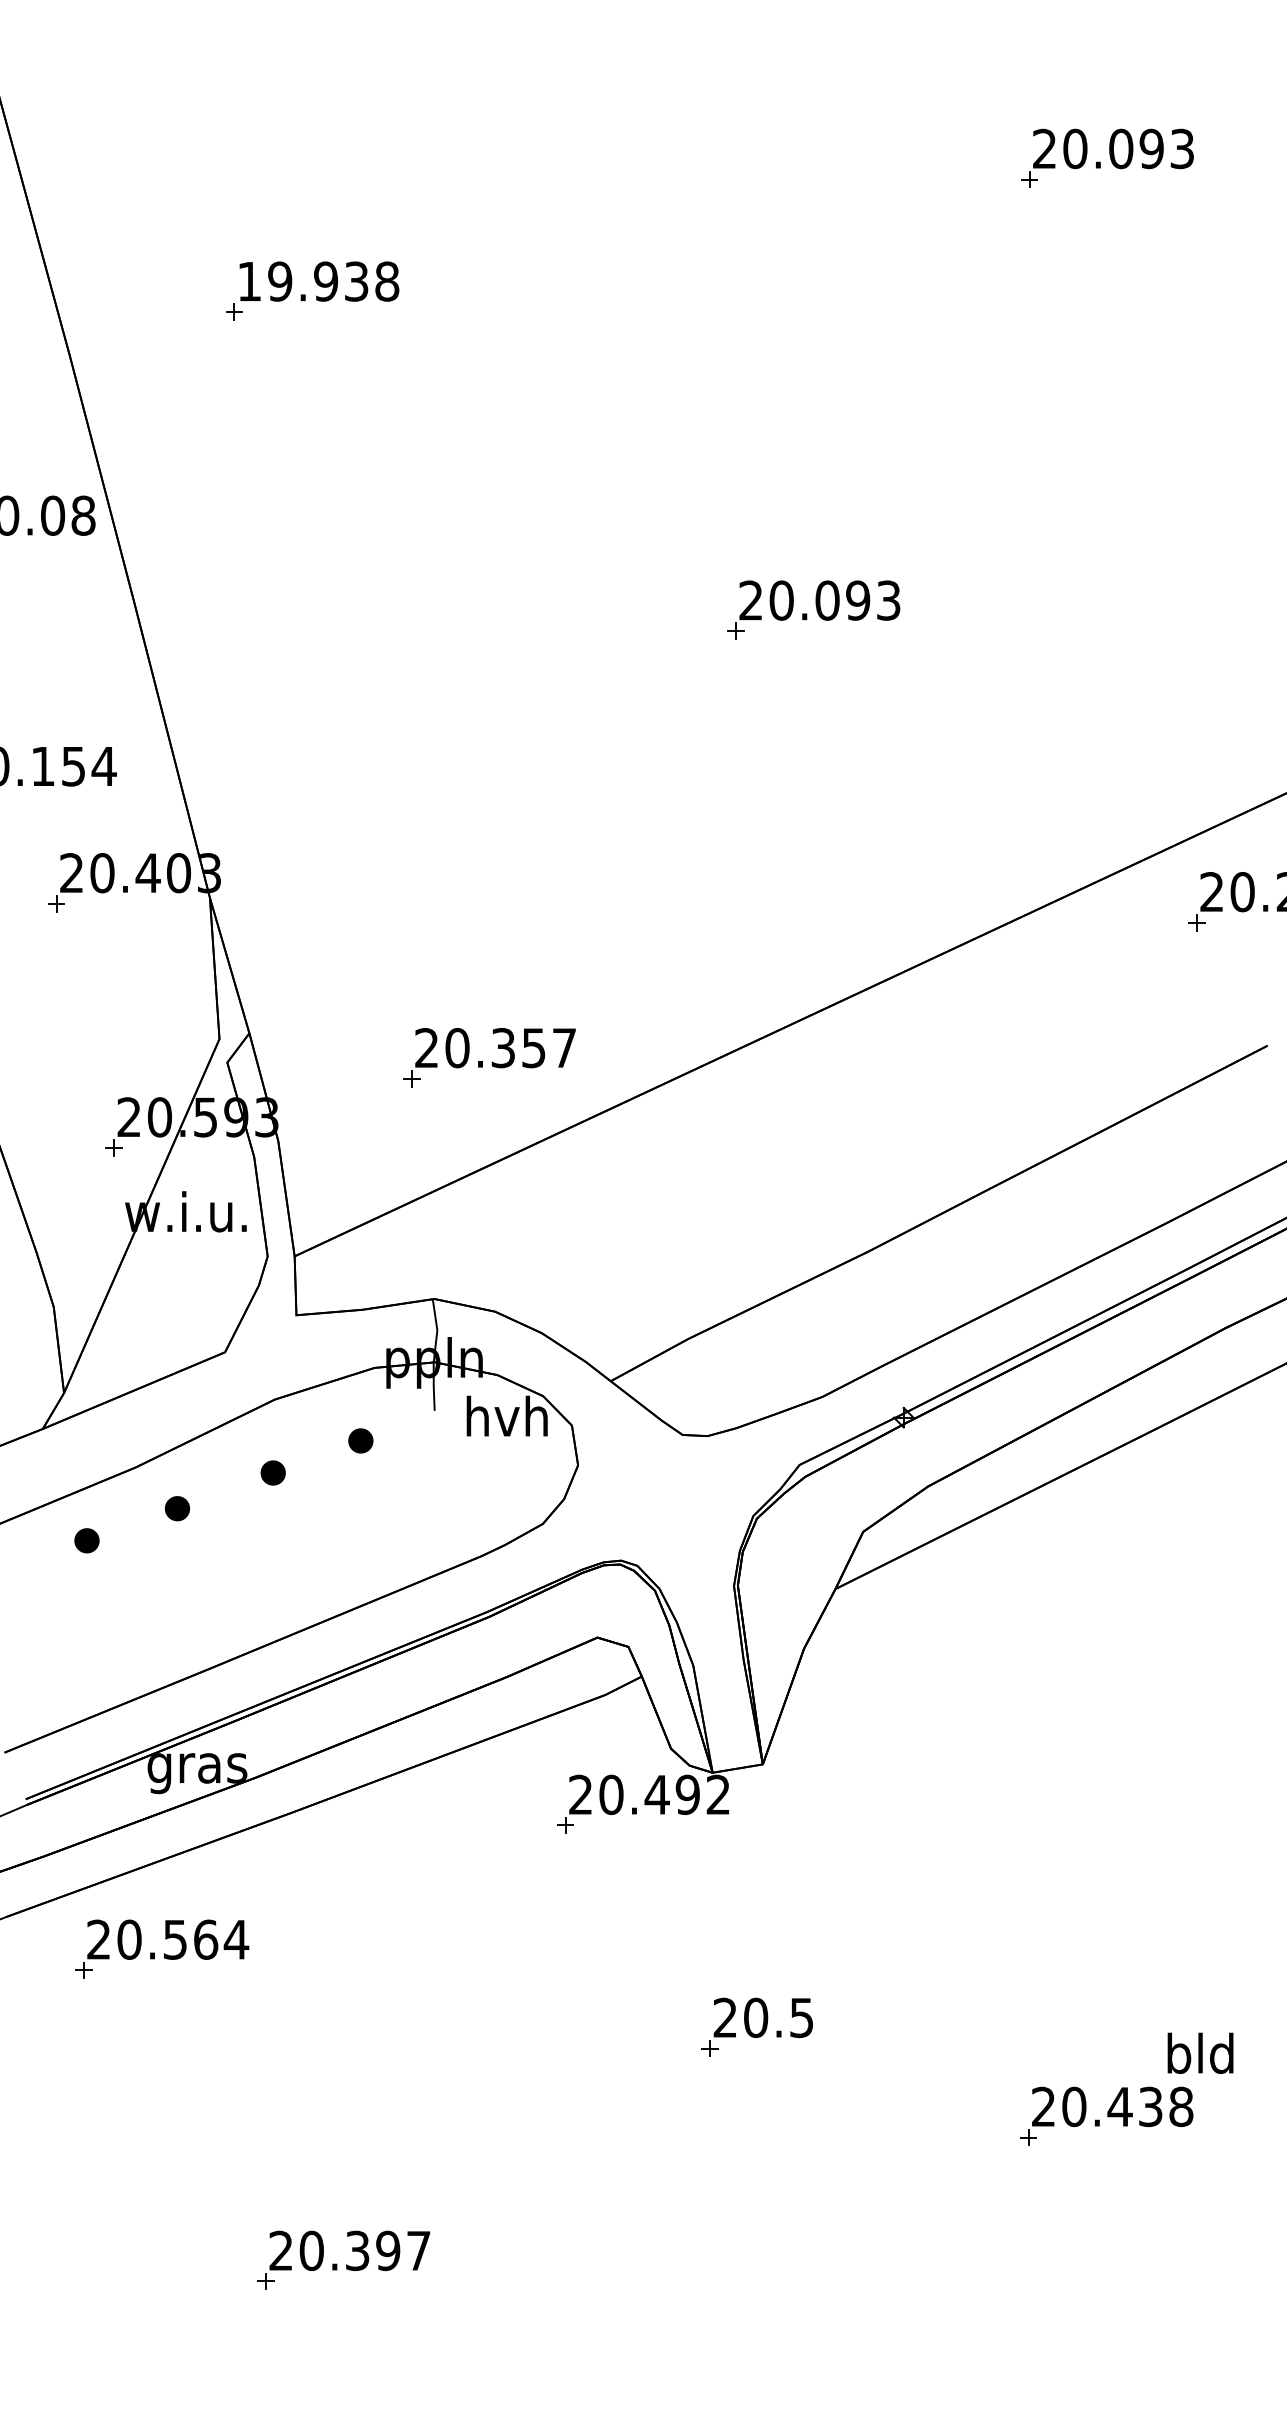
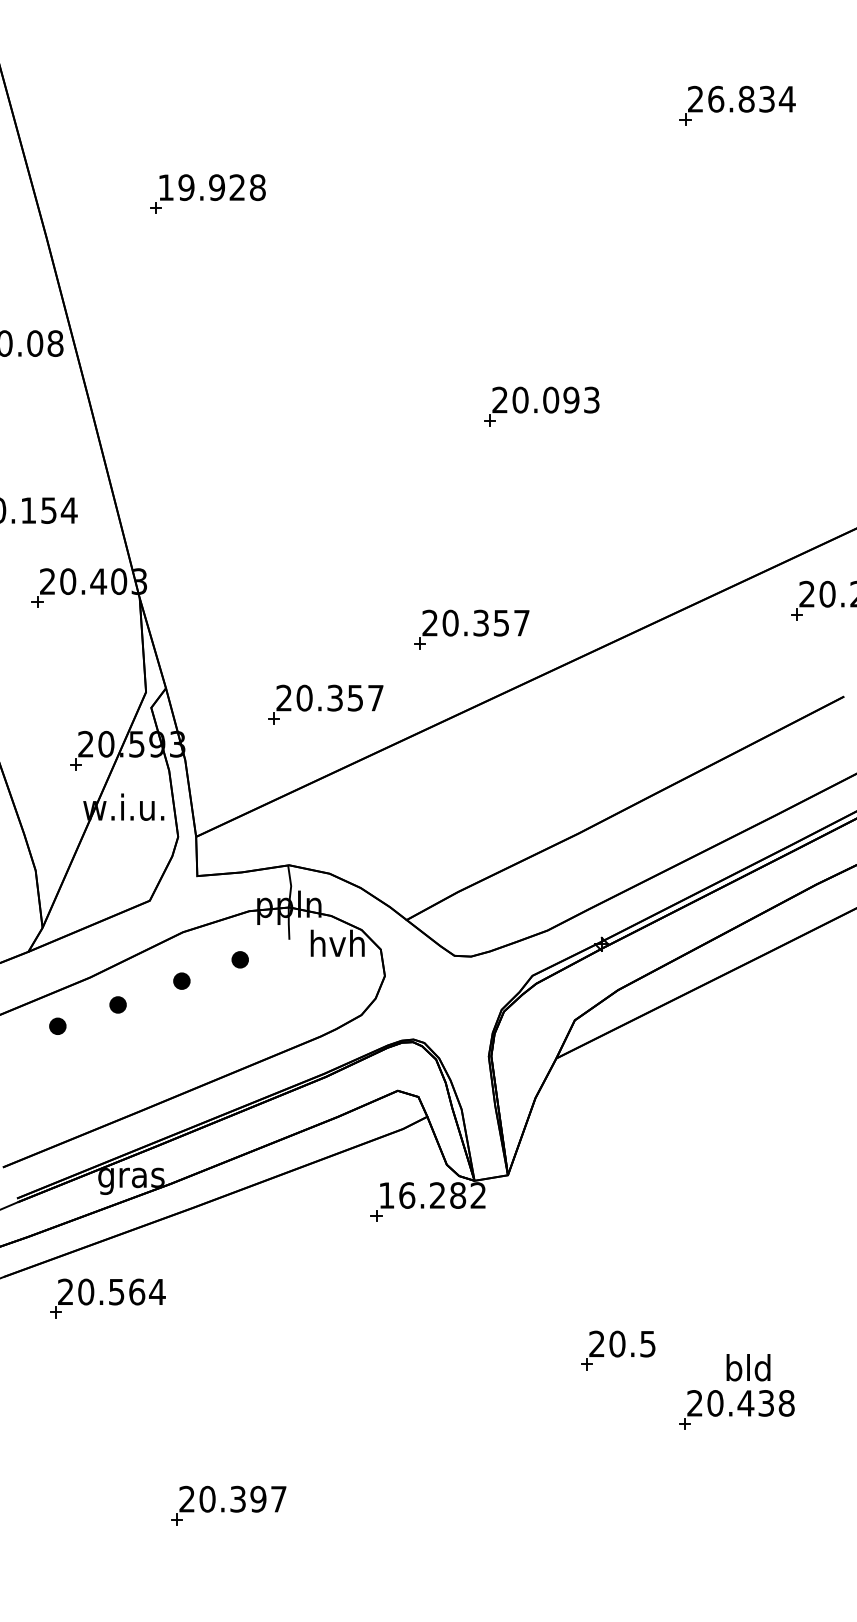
text: (1128, 147) -> (751, 98), 20.093 -> 26.834
text: (356, 281) -> (237, 187), 19.938 -> 19.928
part: (708, 944) -> (471, 629), added
text: (634, 1794) -> (422, 1195), 20.492 -> 16.282
part: (757, 2027) -> (618, 1350), moved
text: (1200, 2053) -> (748, 1367), moved

